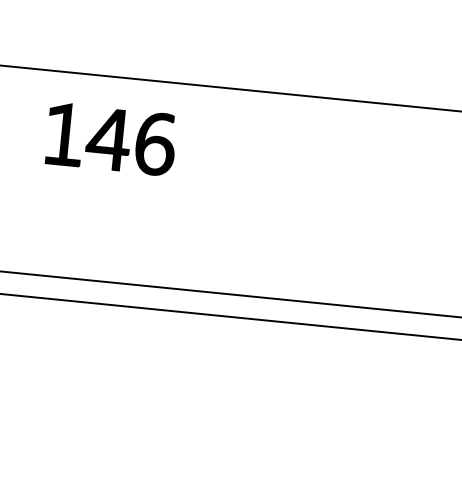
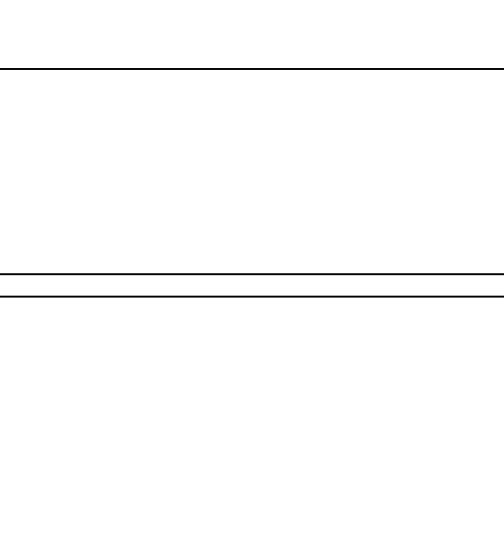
part: (111, 139) -> (117, 131), removed

